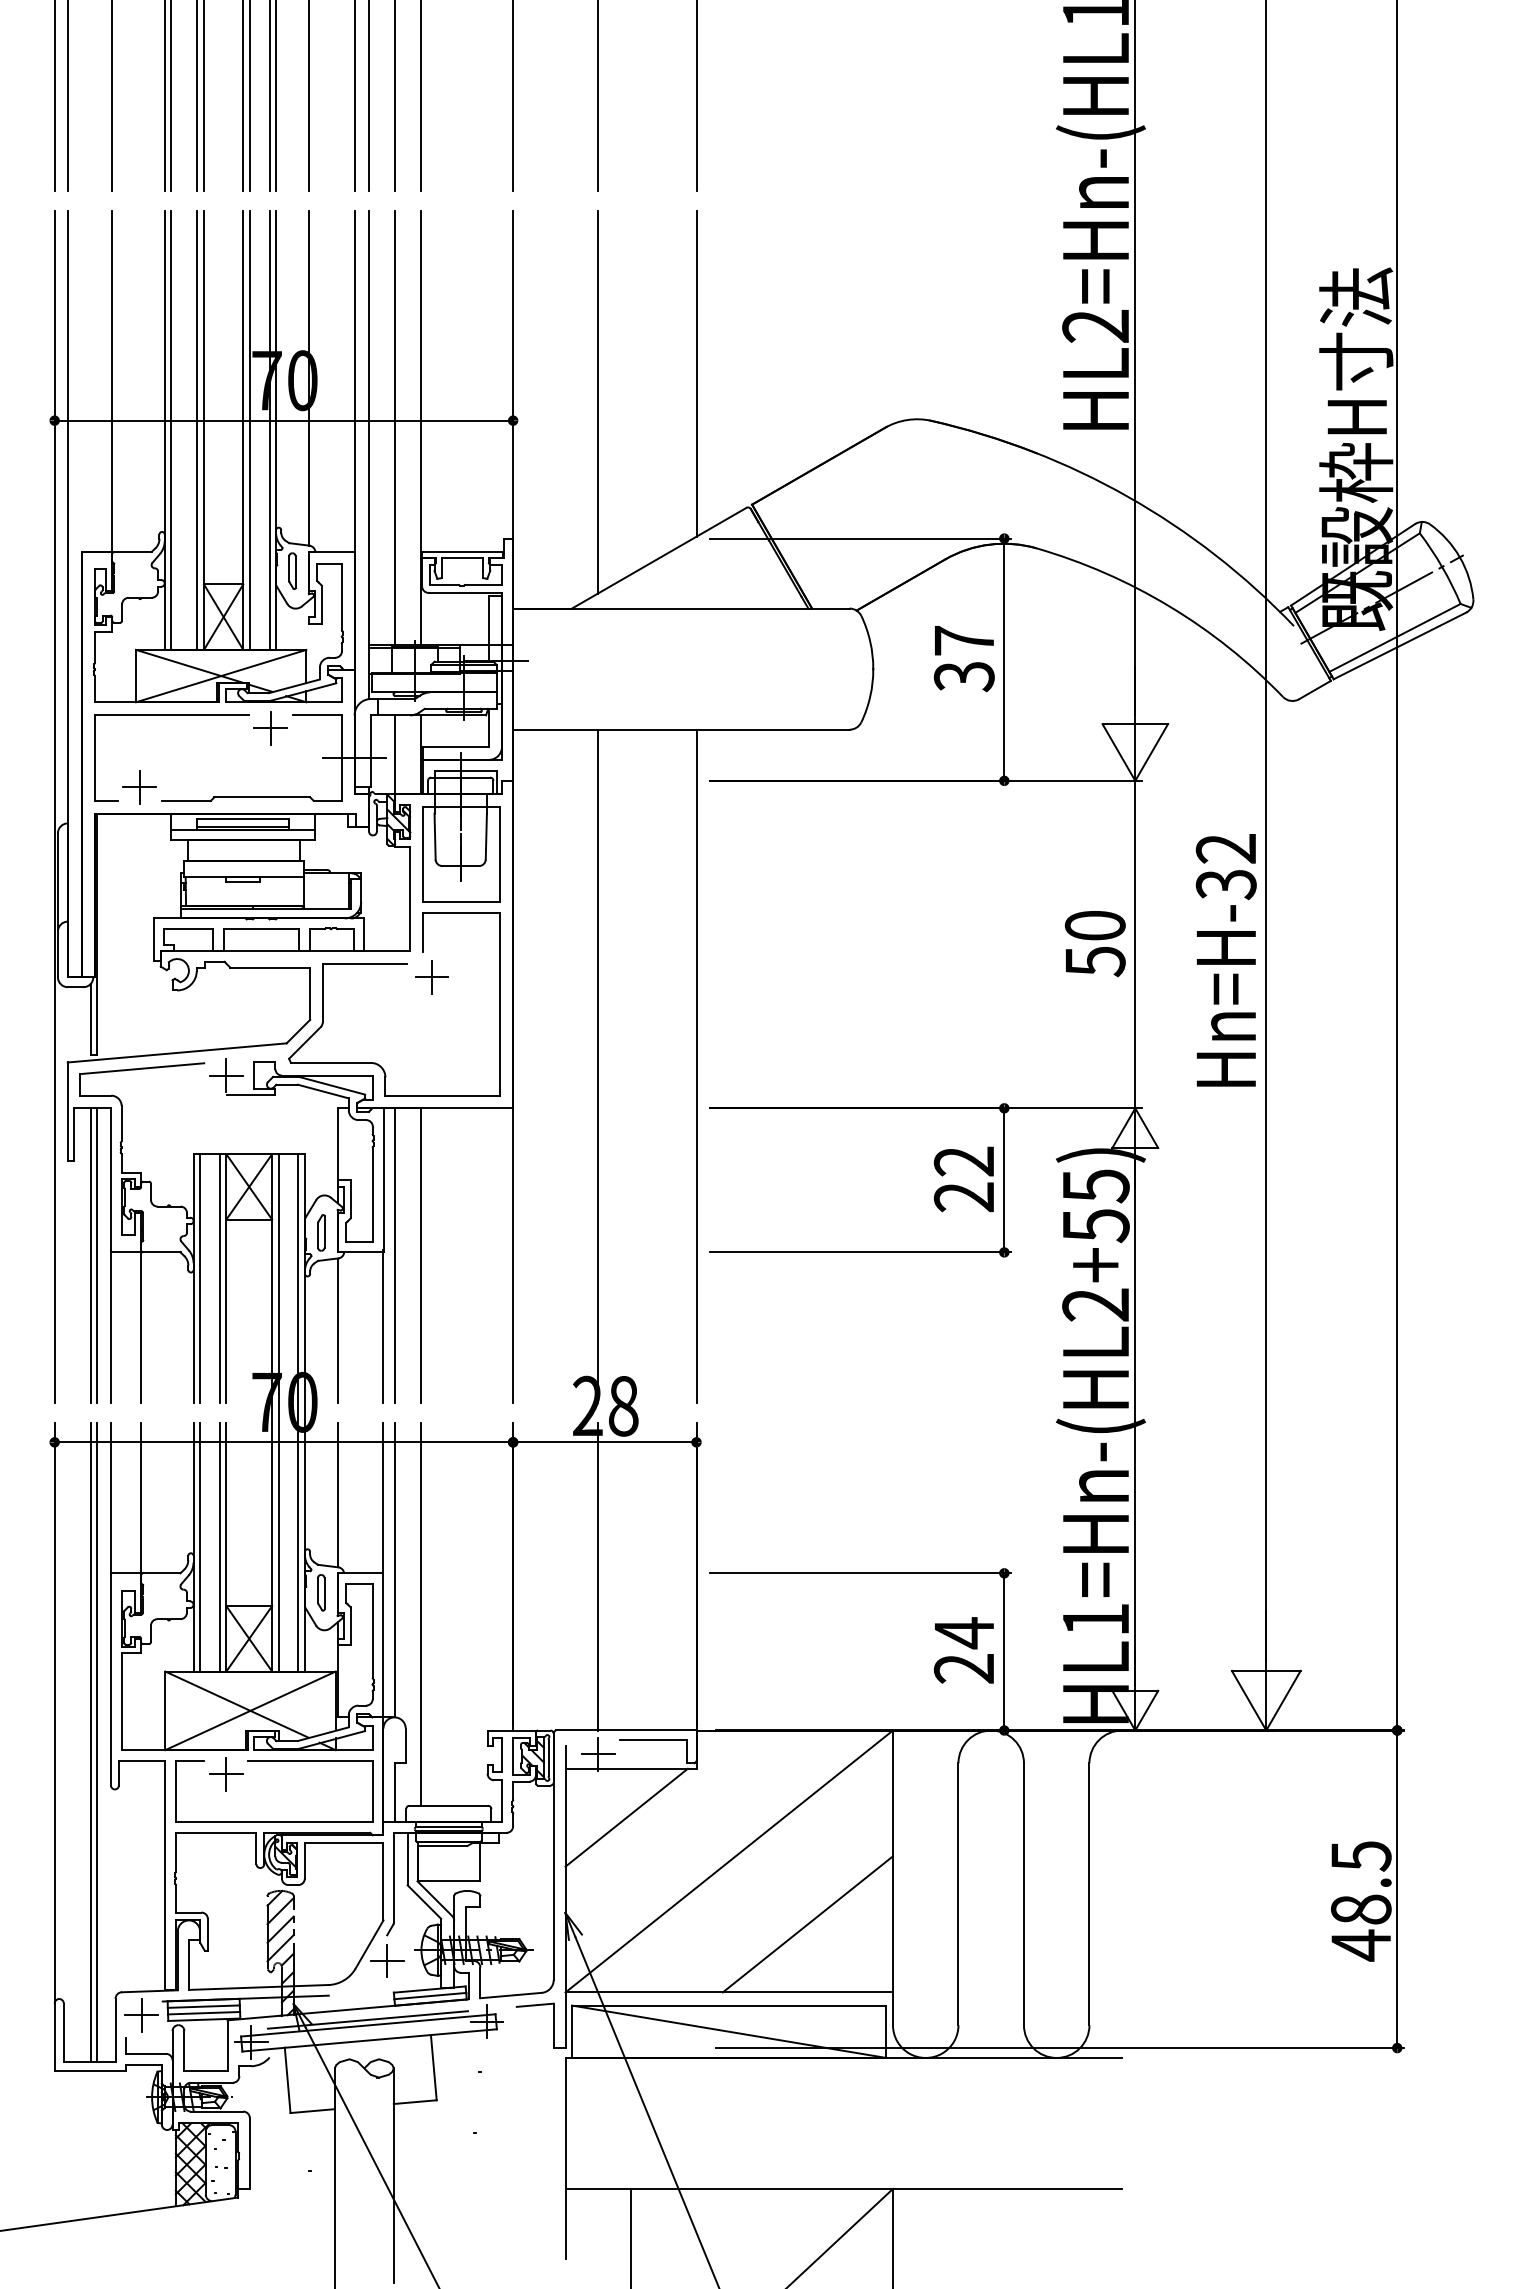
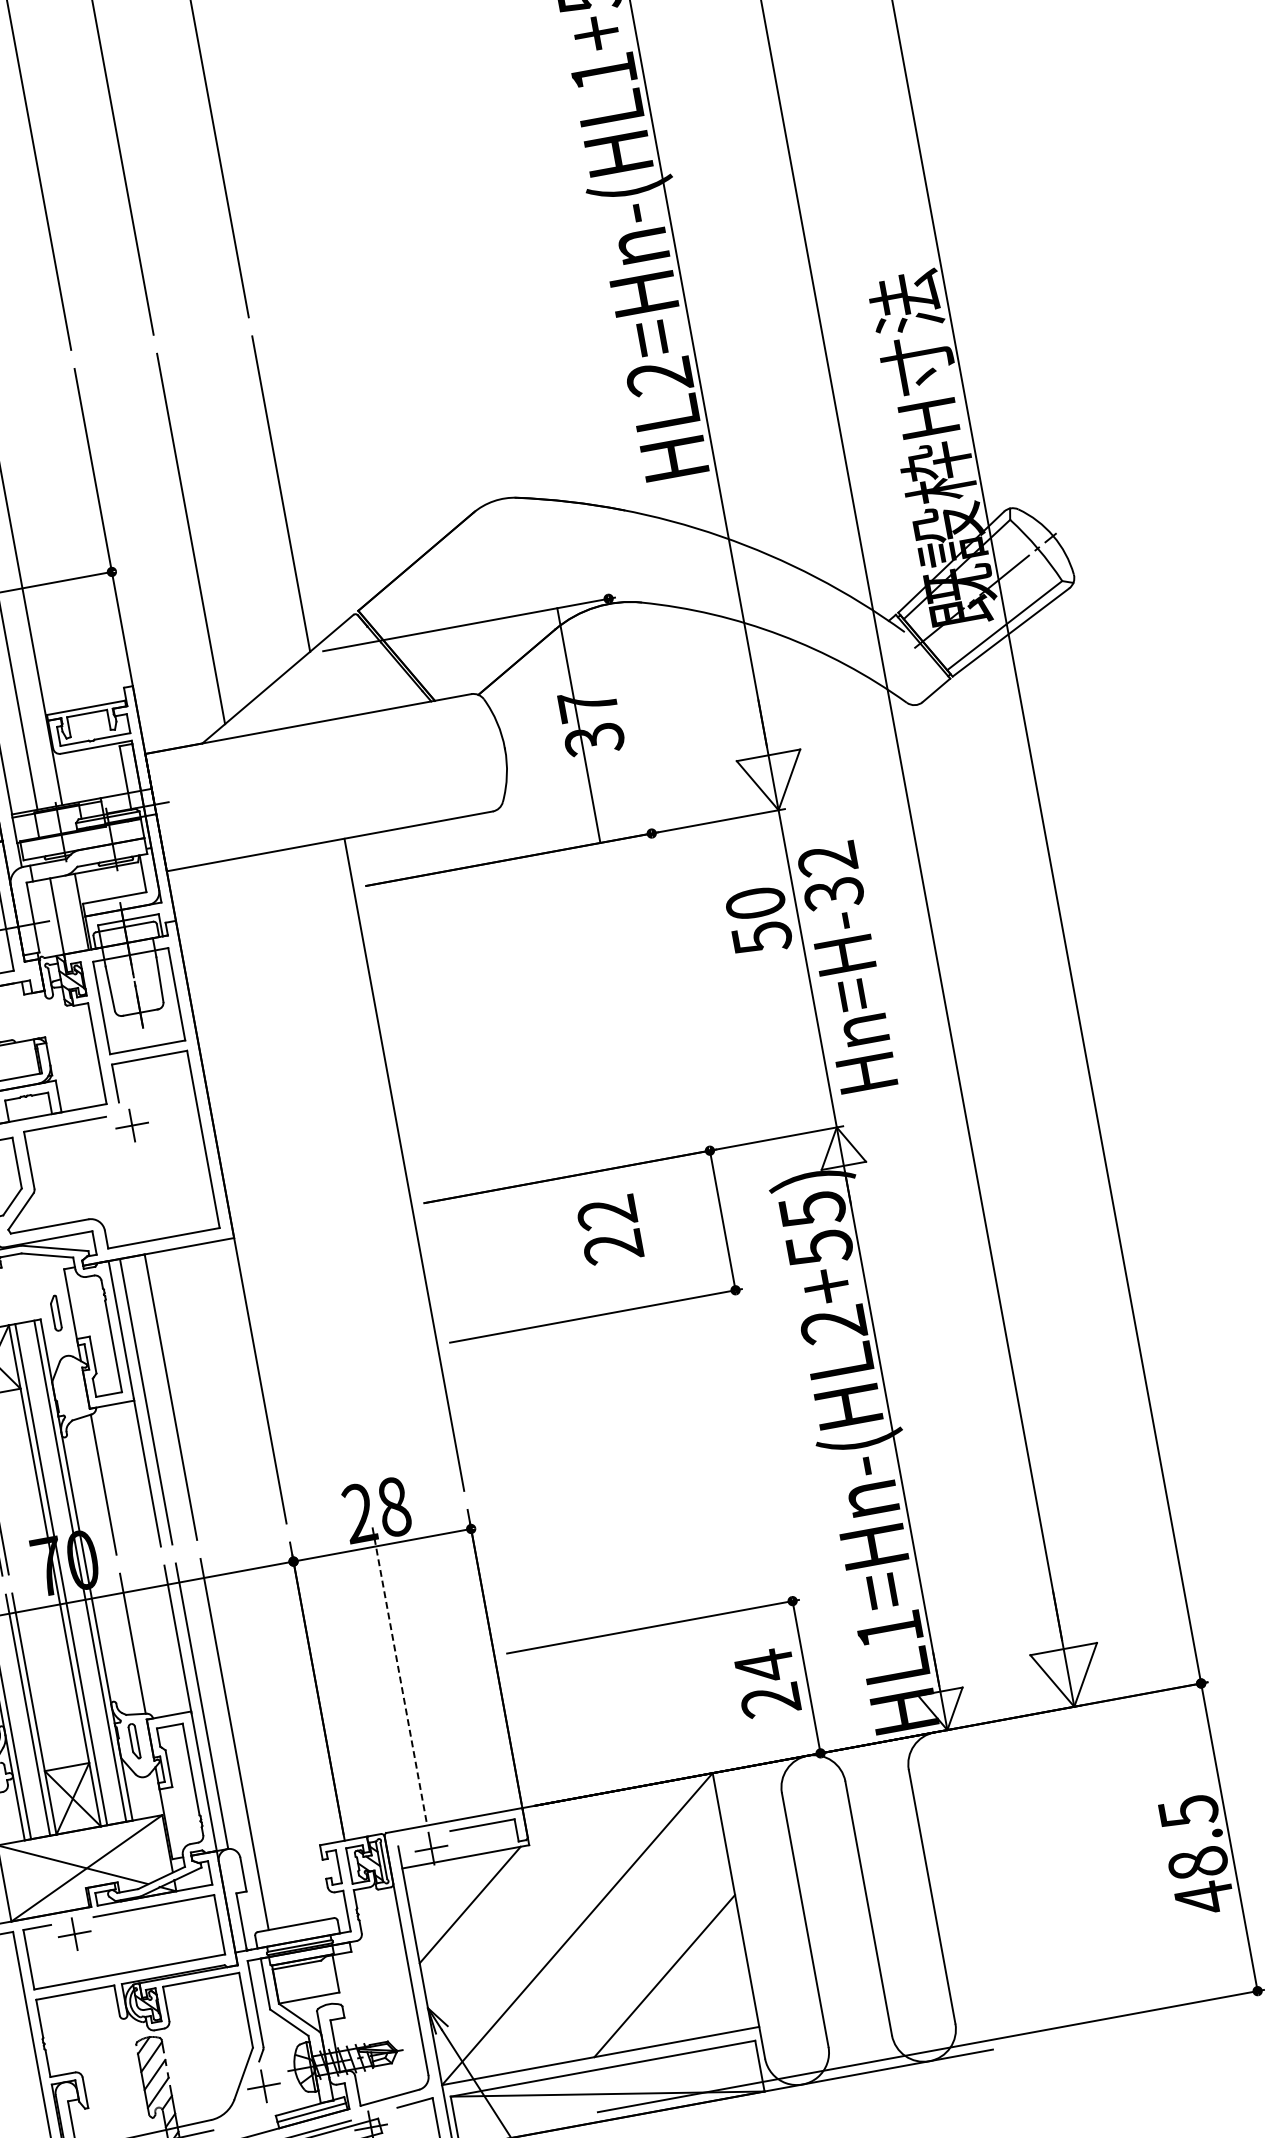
line: (1004, 659) -> (578, 725), moved
text: (1094, 944) -> (758, 921), moved
text: (1225, 960) -> (846, 967), moved
line: (598, 1066) -> (309, 1182), removed
text: (963, 1179) -> (609, 1230), moved
part: (321, 1232) -> (56, 1312), moved
line: (598, 1576) -> (400, 1676), solid -> dashed

